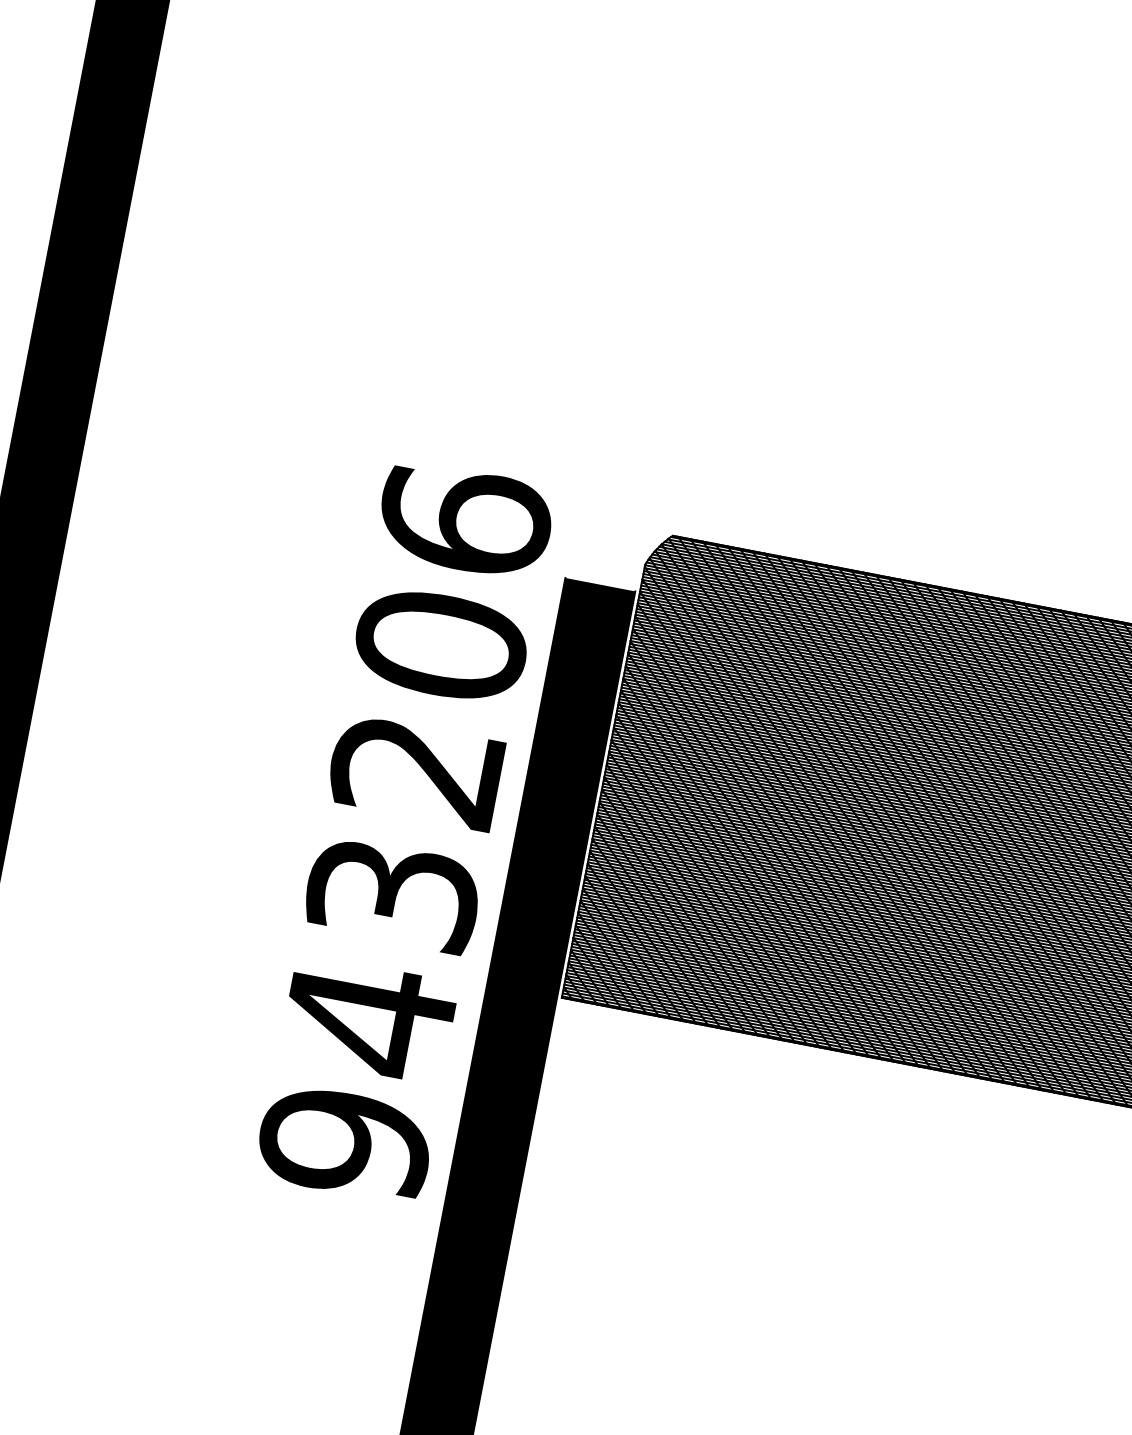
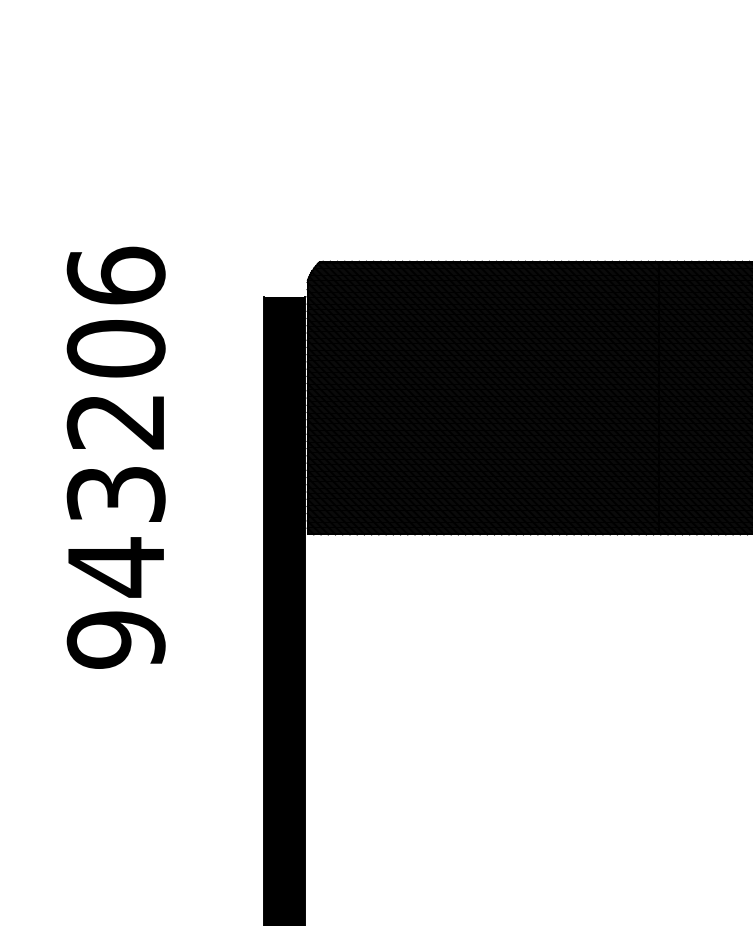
text: (404, 831) -> (115, 457), moved

